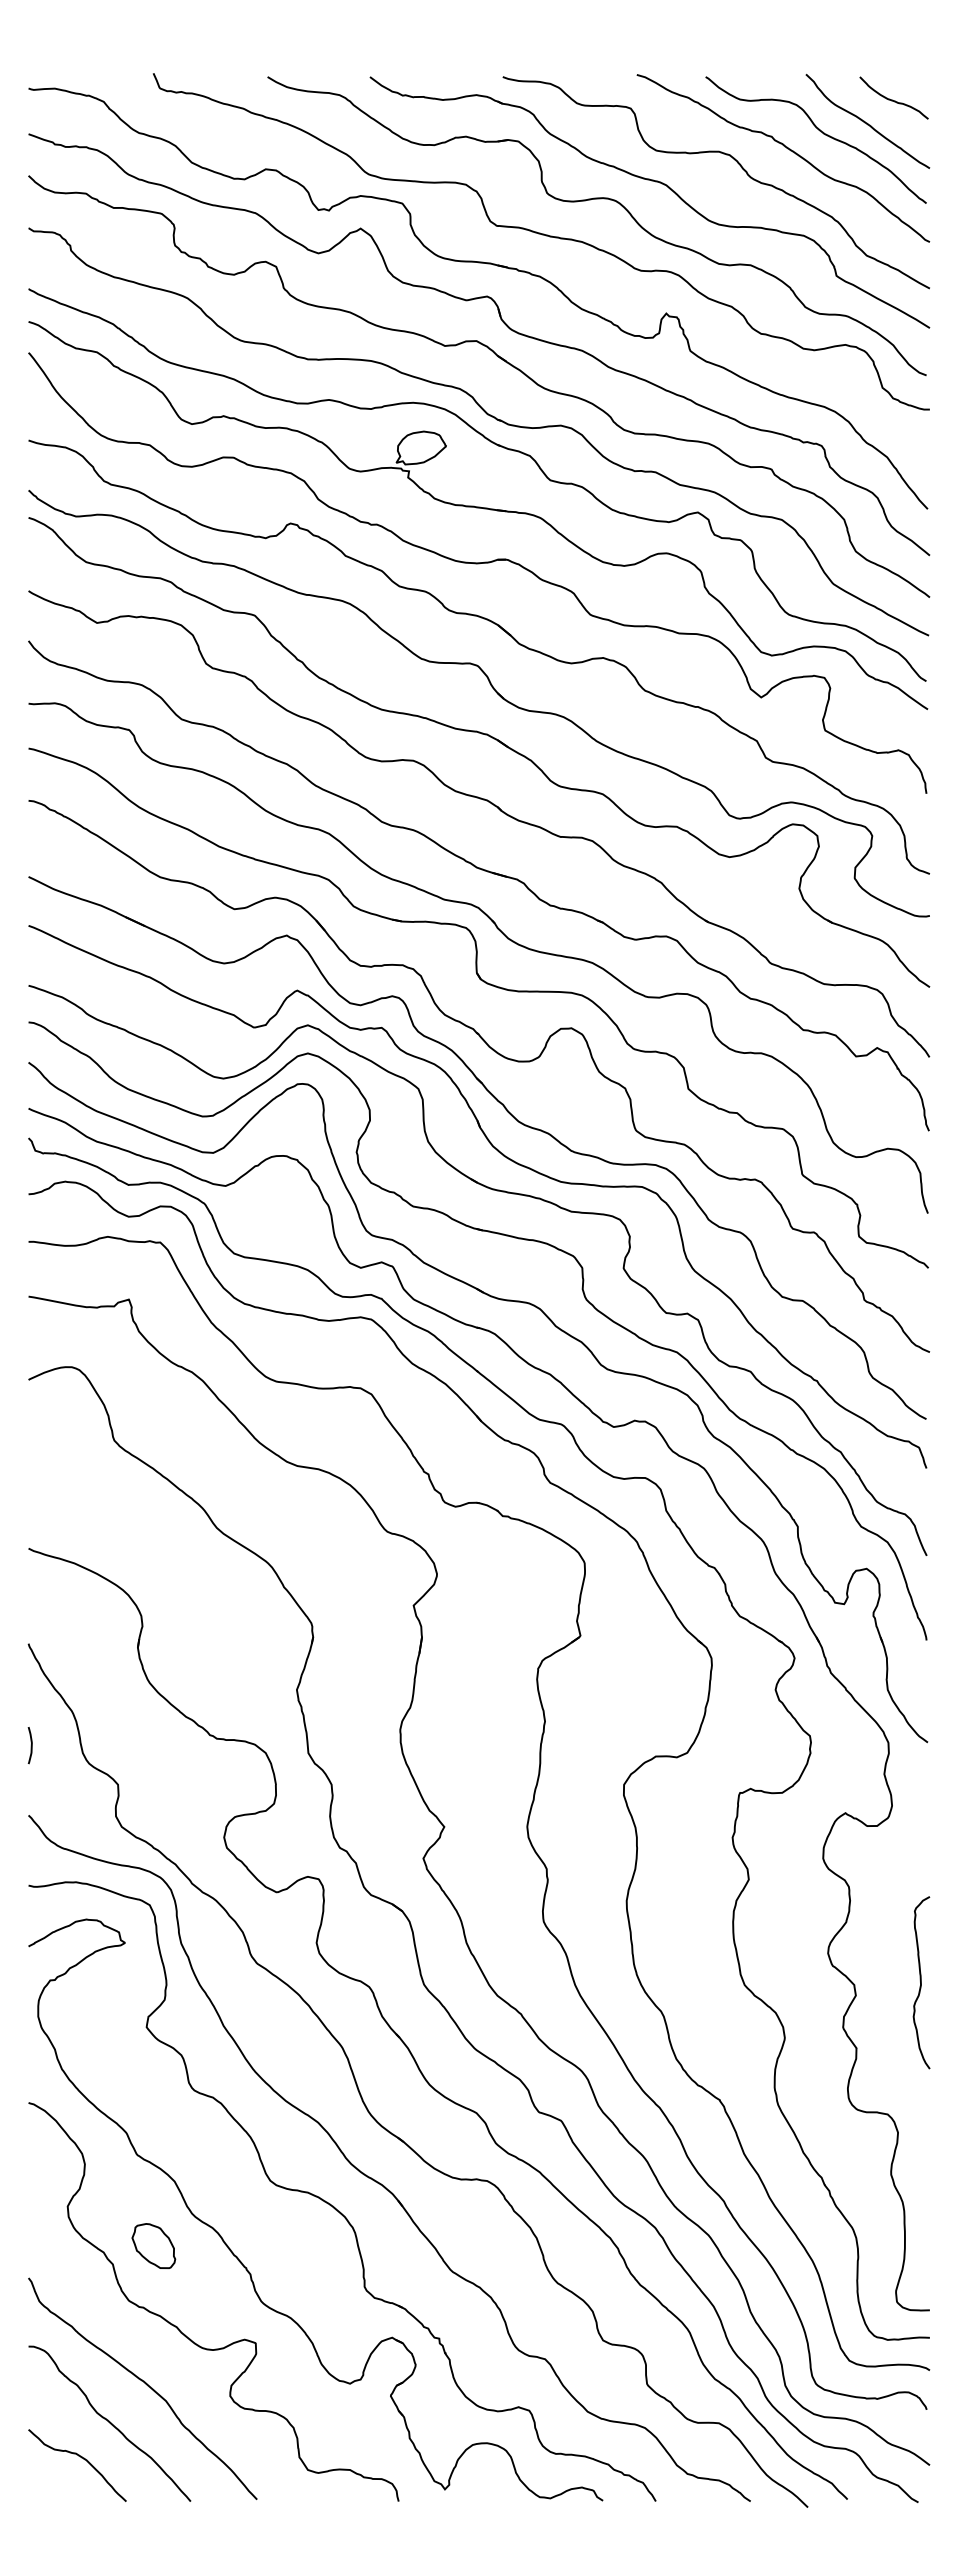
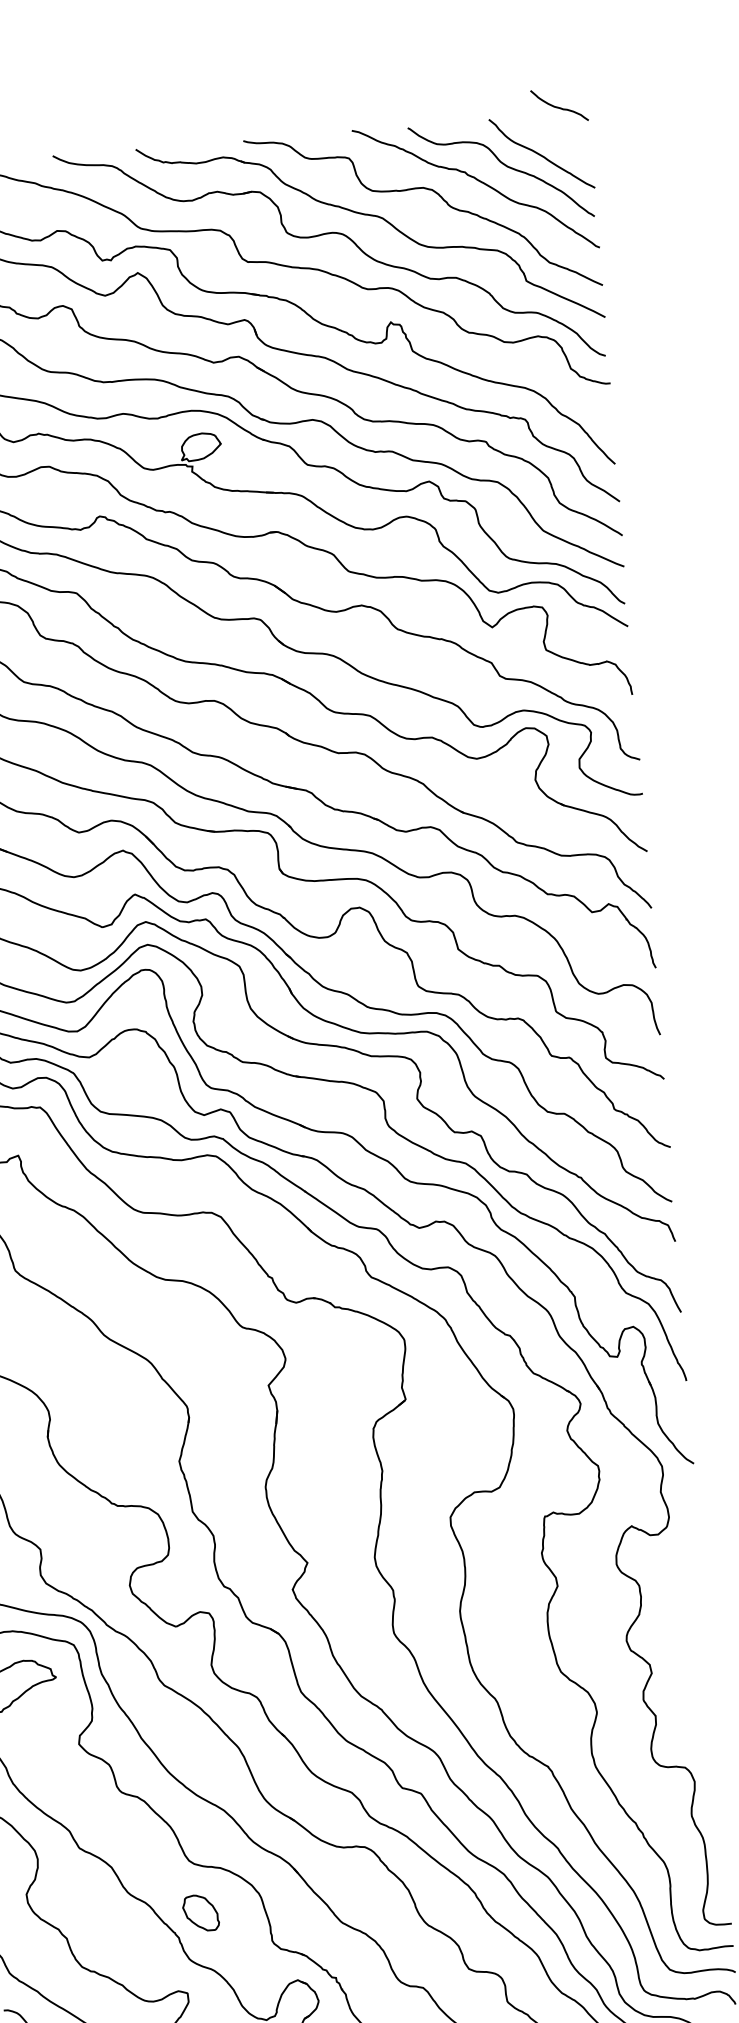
curve: (892, 99) -> (558, 106), moved
curve: (921, 1982) -> (704, 1658), removed
part: (153, 2246) -> (200, 1913), moved

